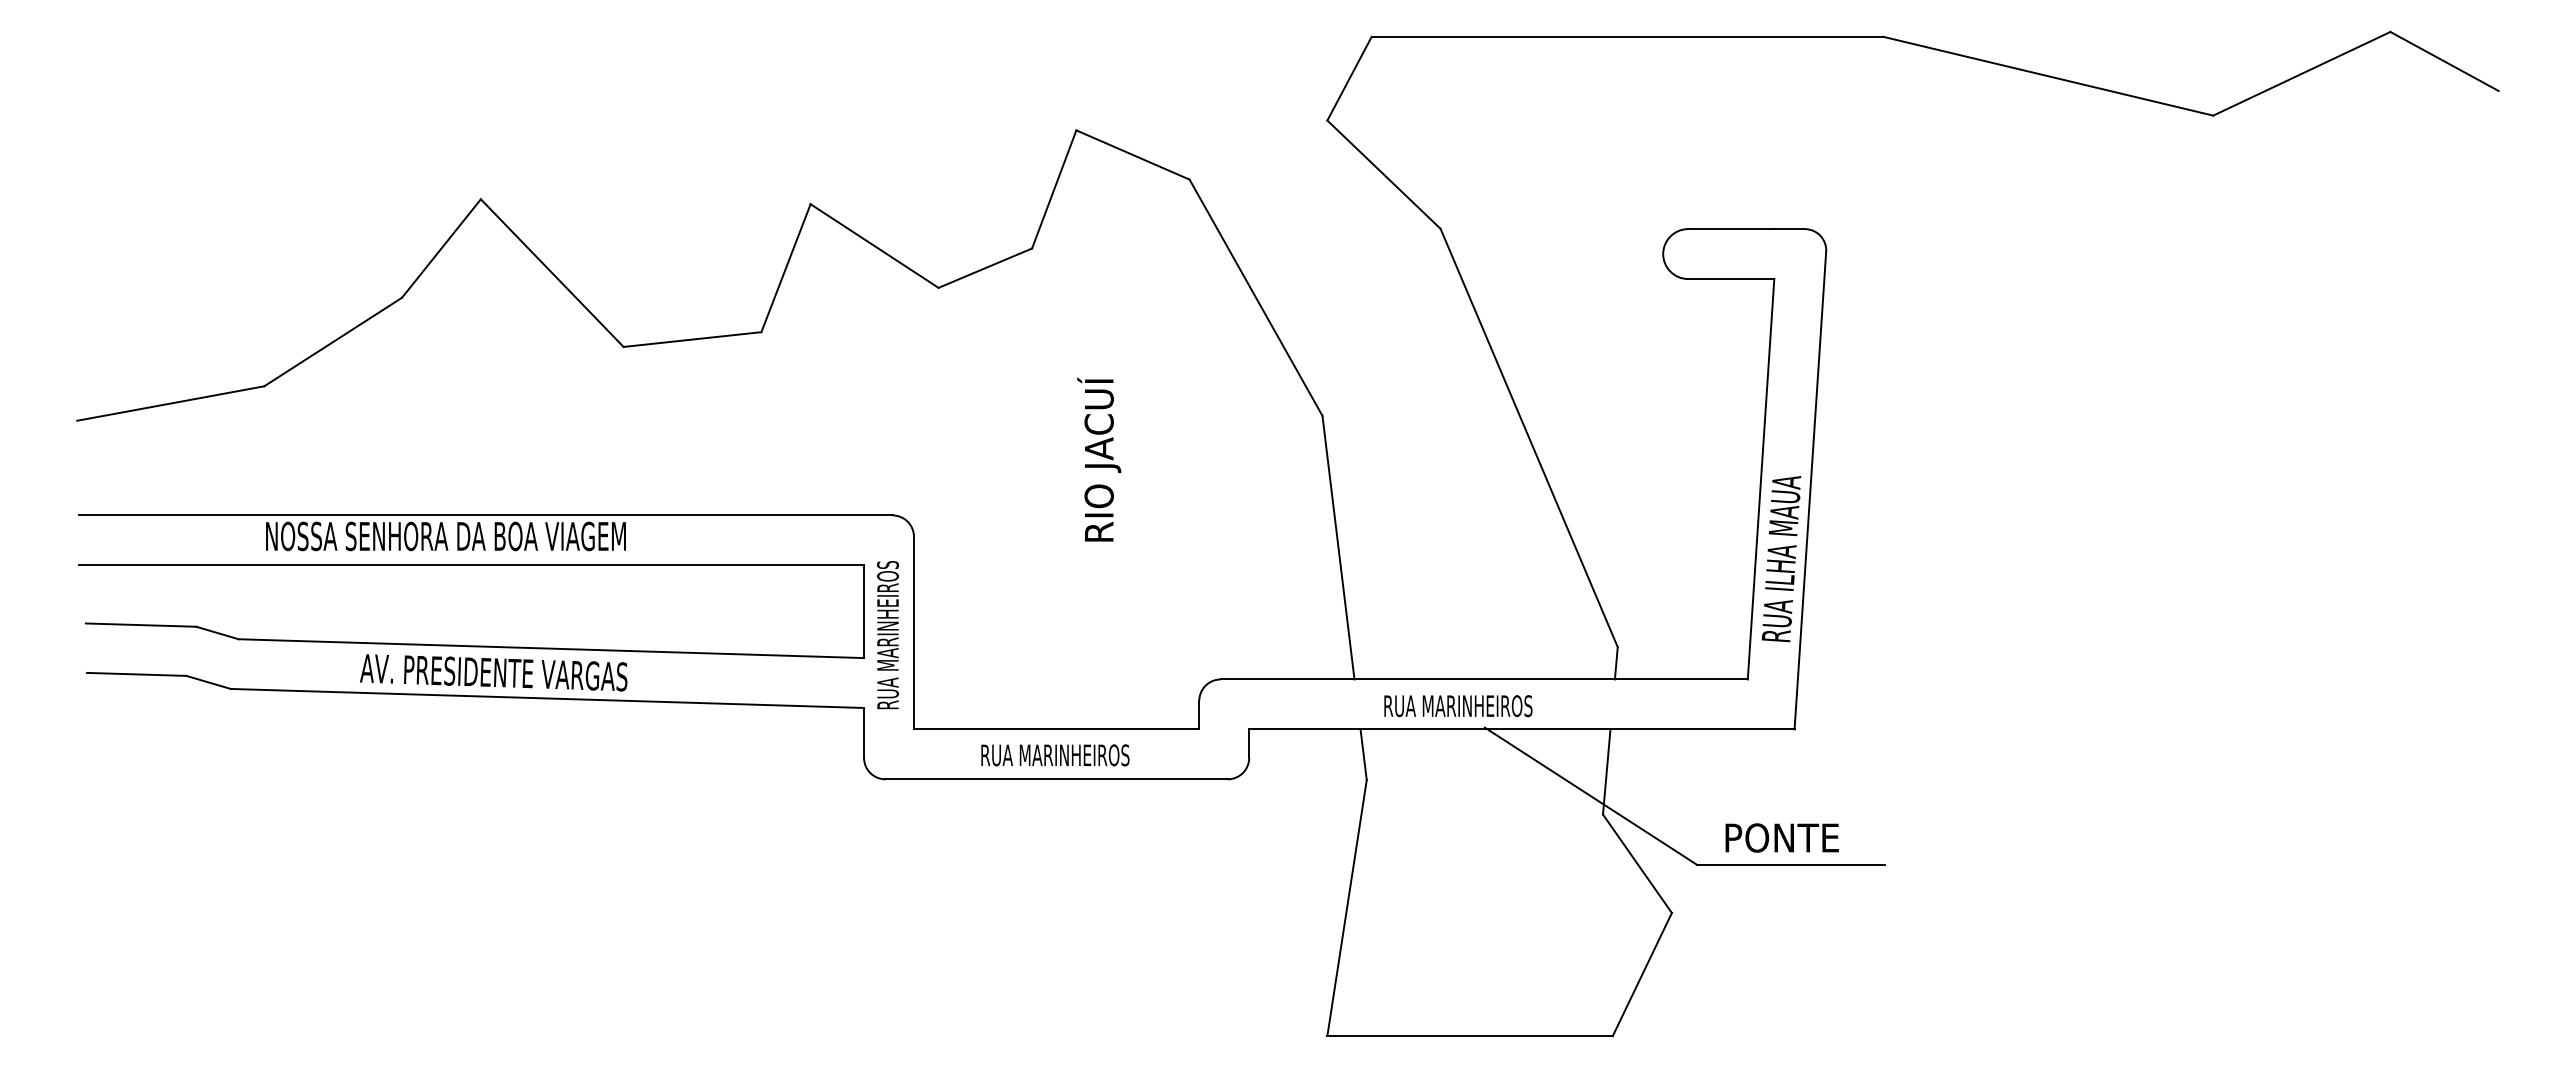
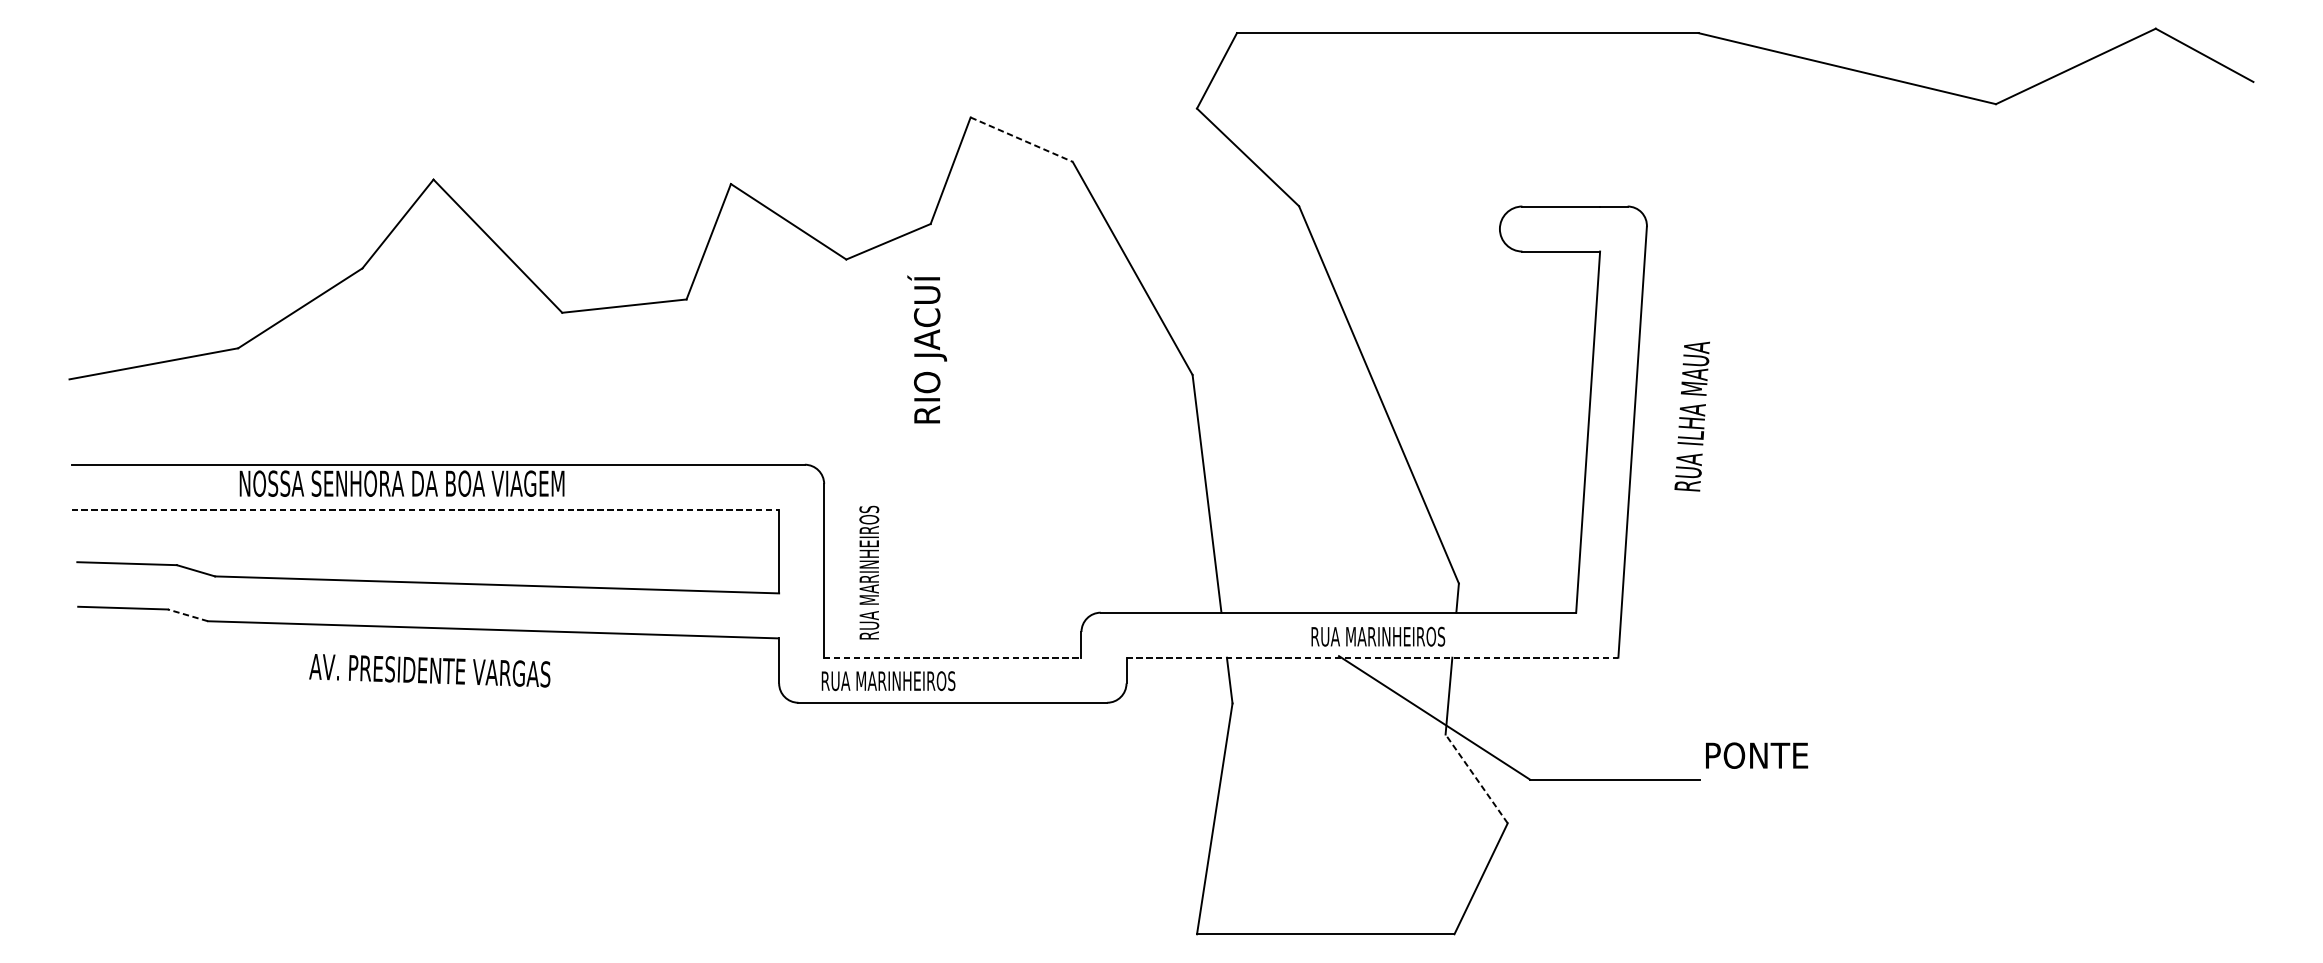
line: (1132, 155) -> (1021, 140), solid -> dashed
text: (1099, 459) -> (927, 349), moved
text: (1781, 559) -> (1692, 417), moved
line: (472, 565) -> (426, 509), solid -> dashed
text: (887, 635) -> (868, 573), moved
text: (493, 672) -> (429, 670), moved
line: (208, 682) -> (187, 615), solid -> dashed
text: (1458, 706) -> (1378, 637), moved
line: (1056, 729) -> (952, 657), solid -> dashed
line: (1521, 729) -> (1372, 657), solid -> dashed
text: (1055, 755) -> (888, 681), moved
text: (1781, 837) -> (1756, 755), moved
line: (1637, 863) -> (1476, 778), solid -> dashed

